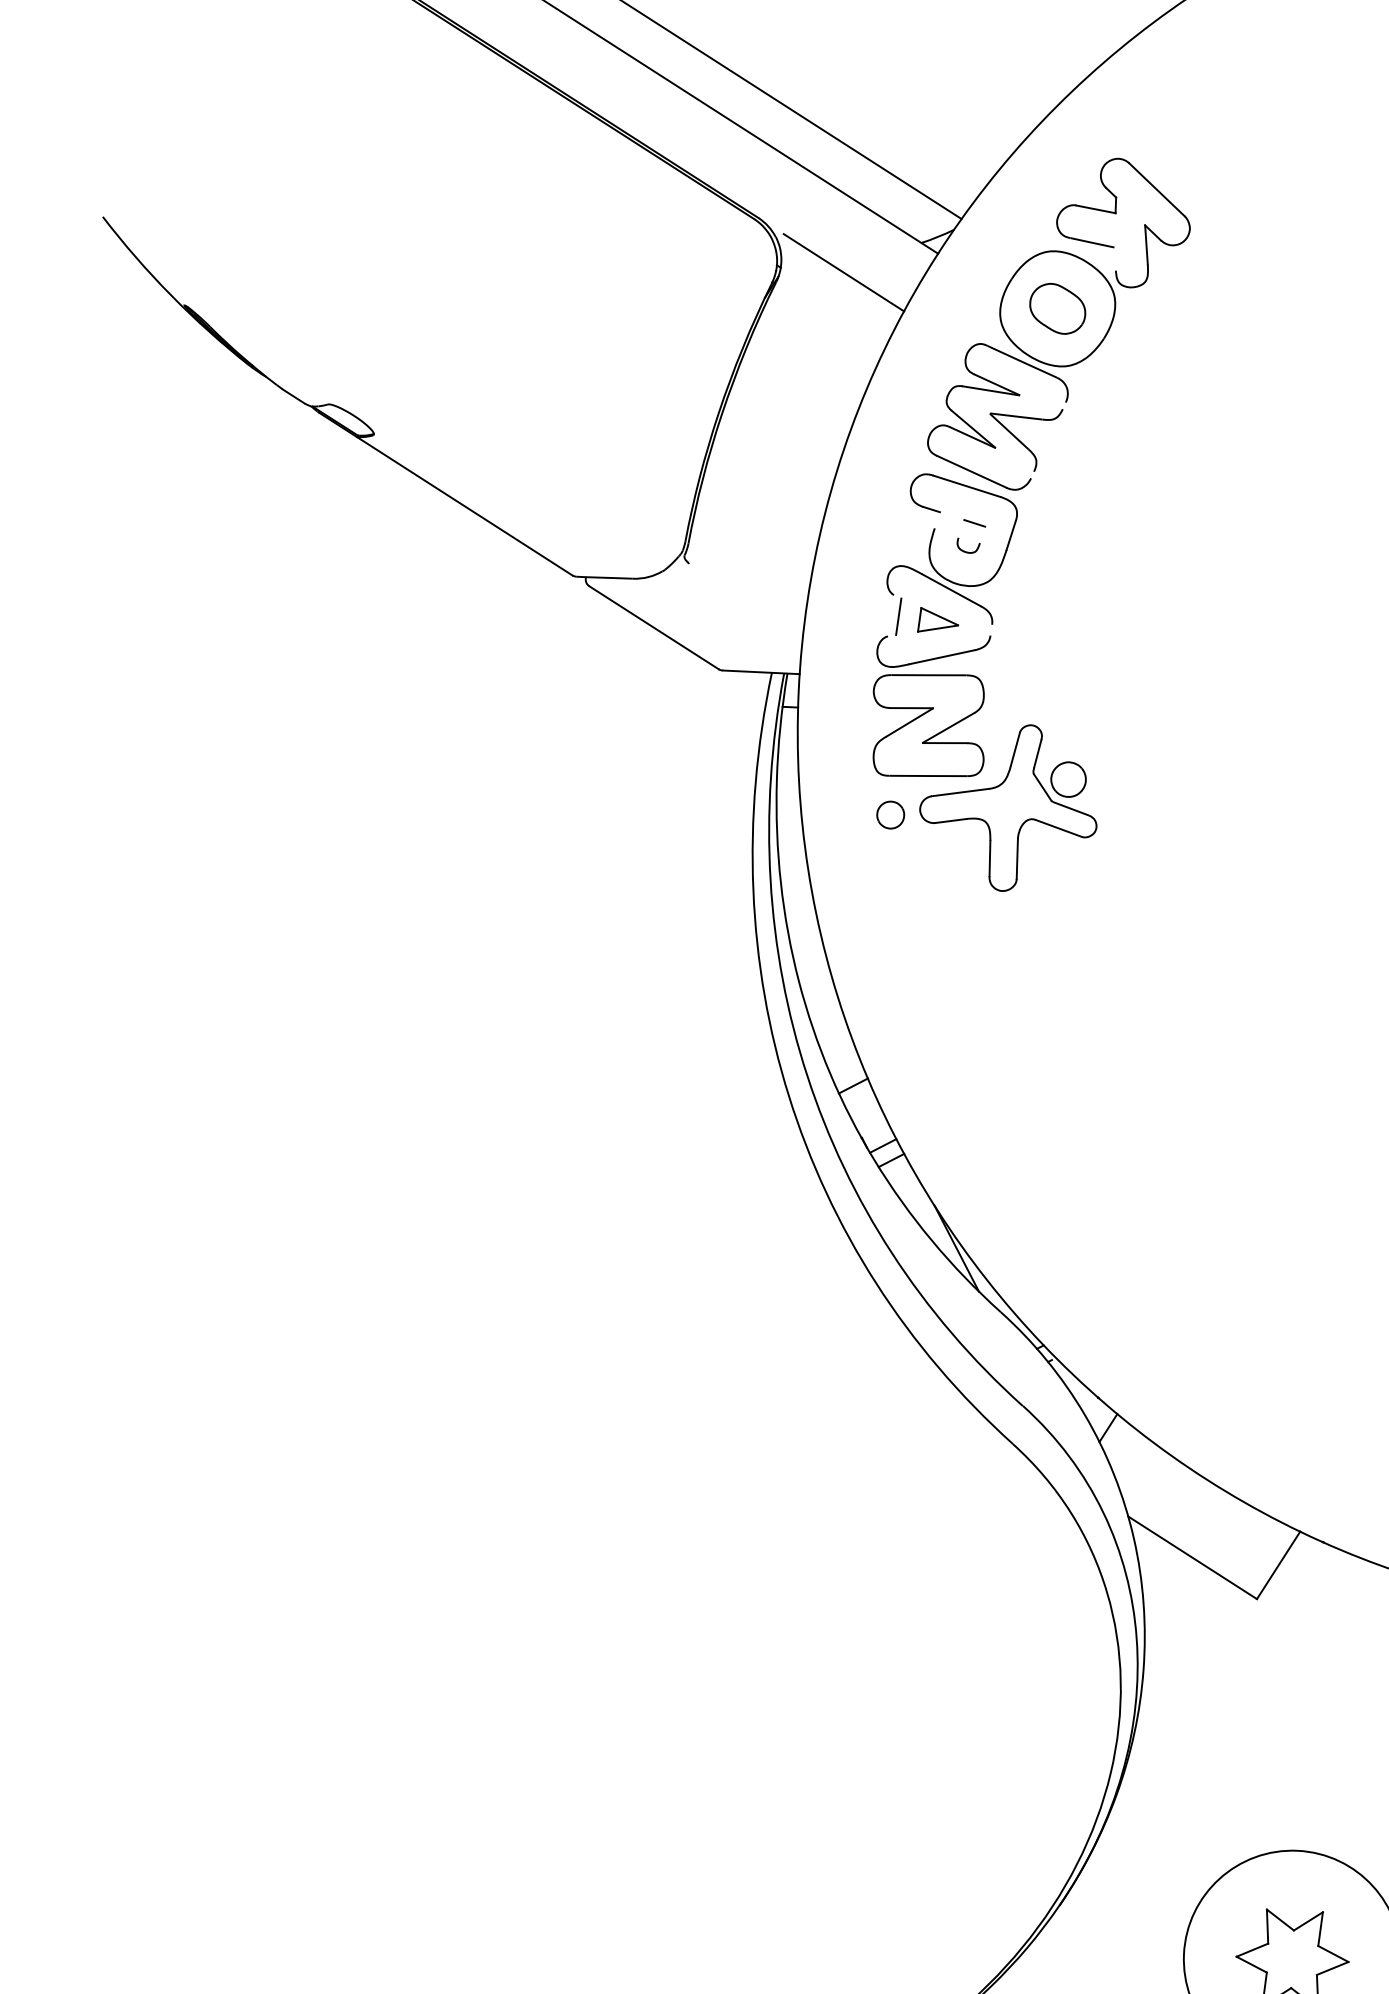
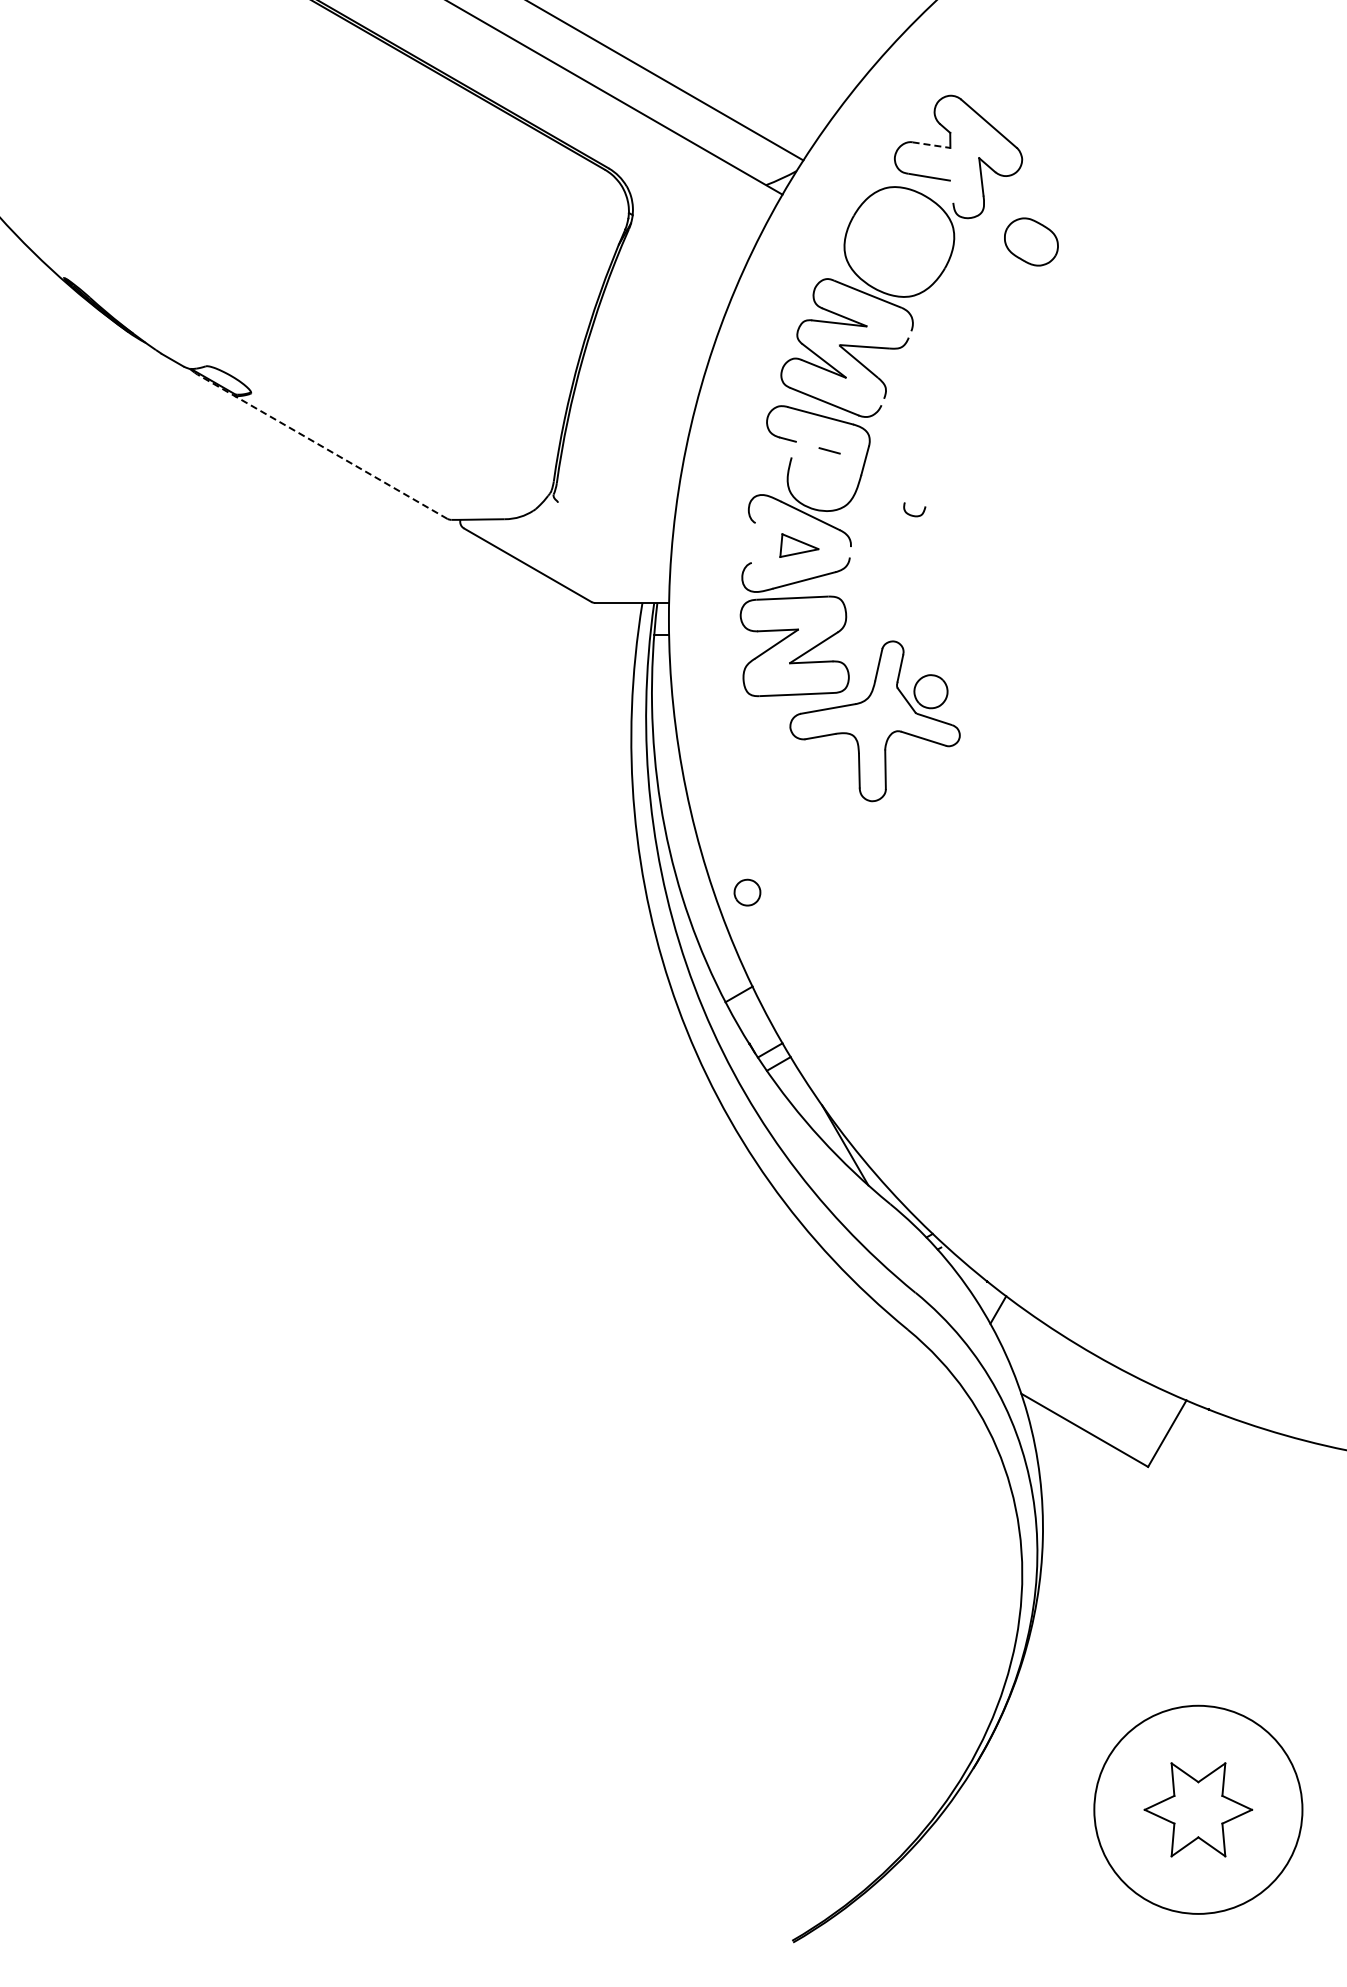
line: (1095, 209) -> (931, 145), solid -> dashed
line: (844, 272) -> (693, 216), removed
part: (1057, 308) -> (1031, 241), moved
line: (445, 493) -> (322, 446), solid -> dashed
curve: (965, 550) -> (912, 514), moved
line: (897, 616) -> (760, 543), removed
part: (890, 814) -> (747, 892), moved

